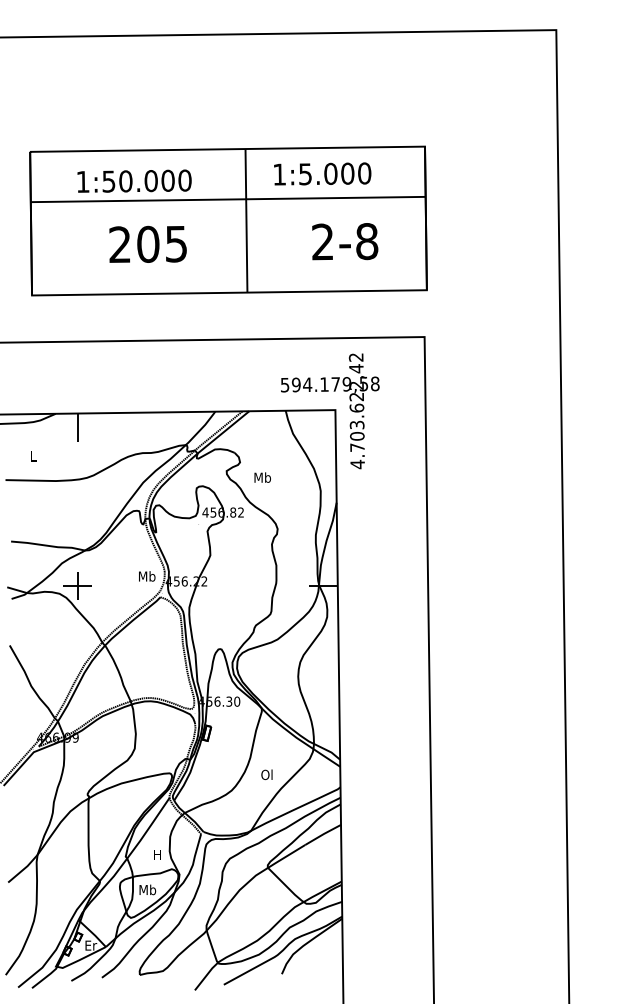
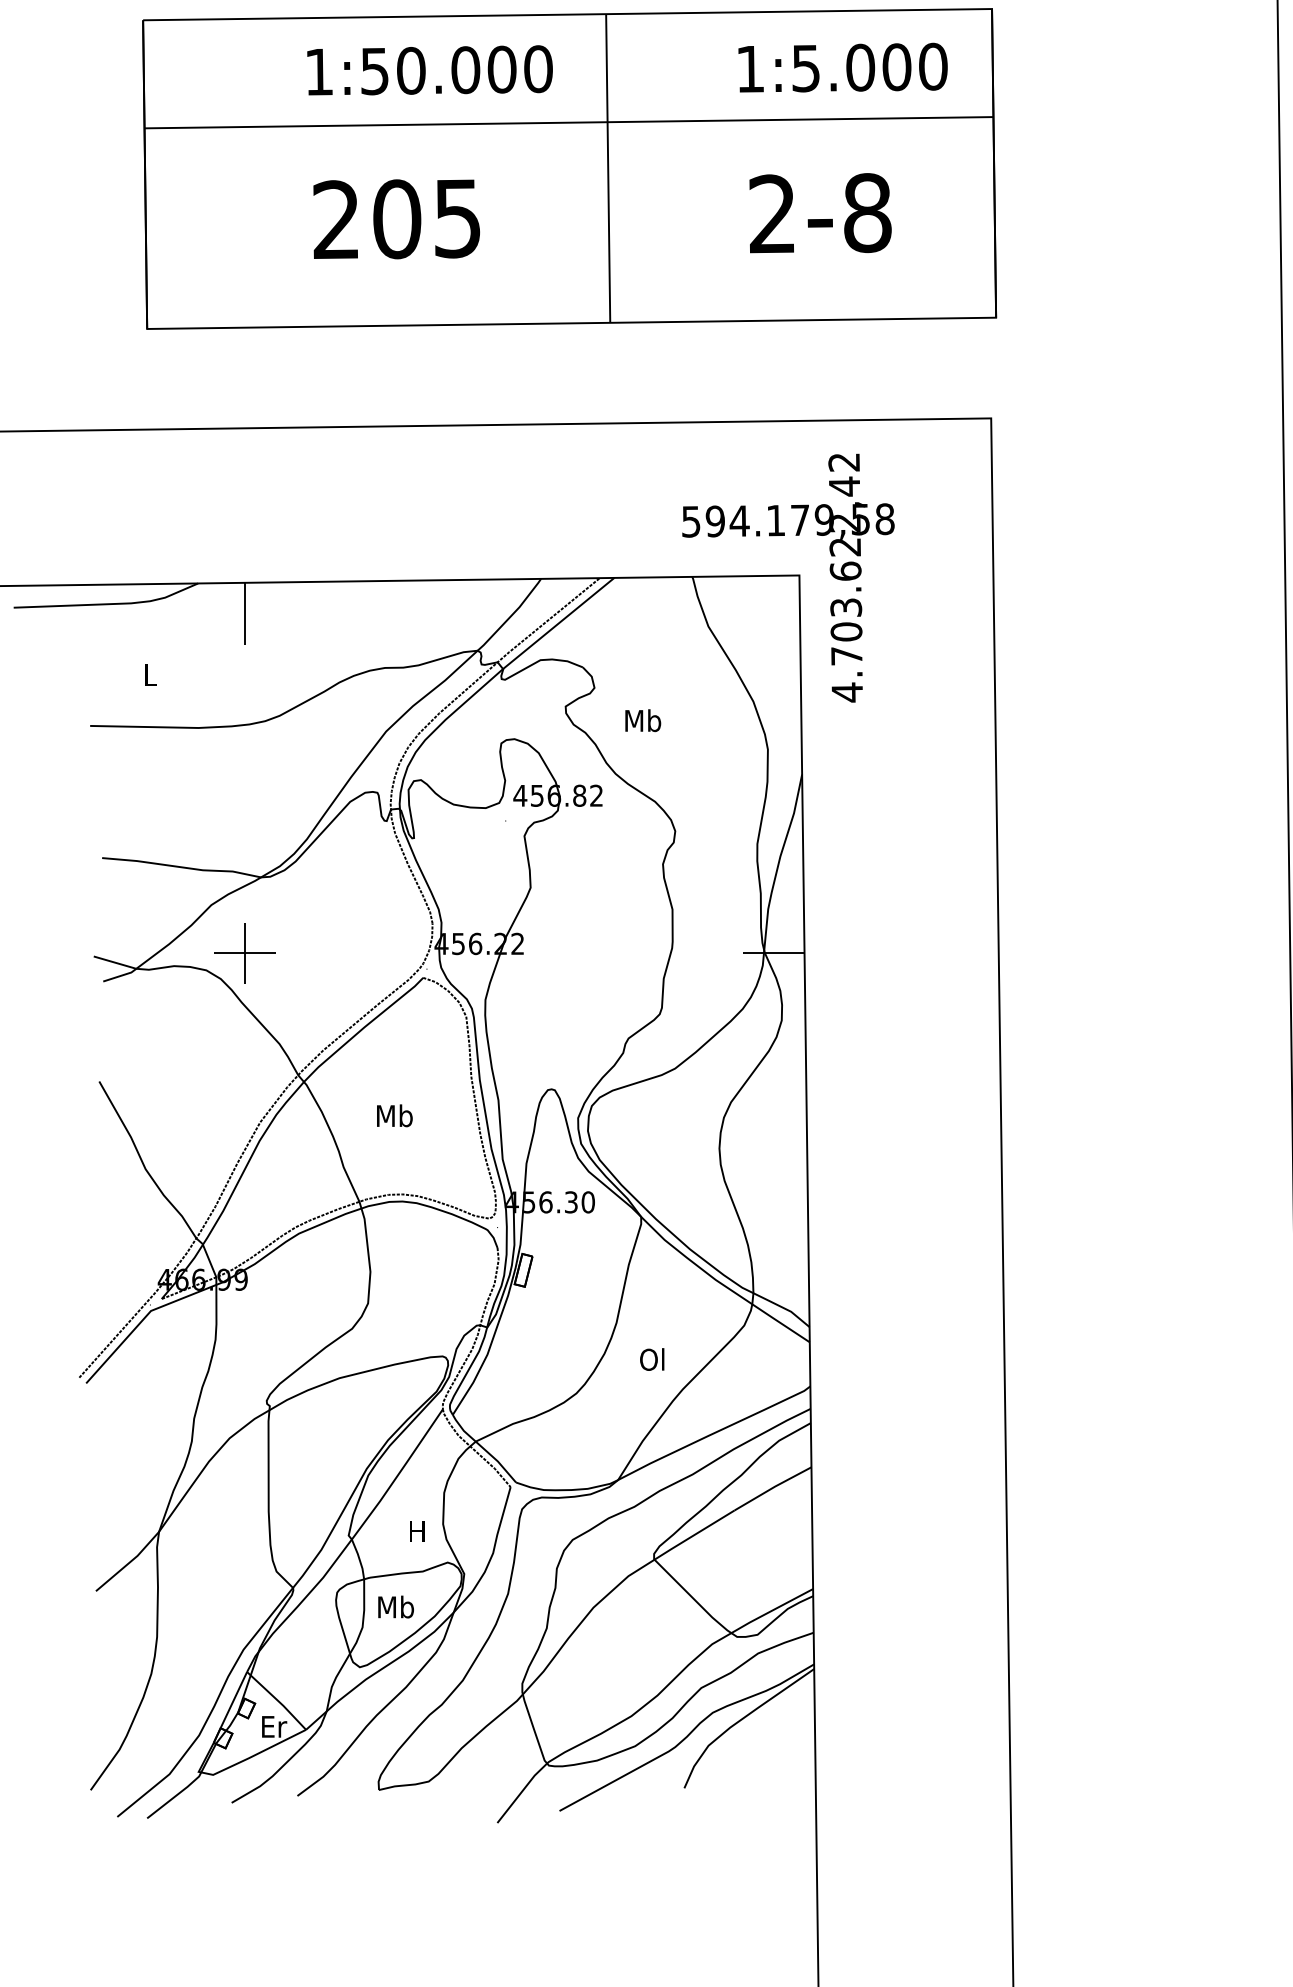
text: (322, 173) -> (842, 66), moved
text: (134, 180) -> (429, 68), moved
text: (147, 576) -> (395, 1115), moved

